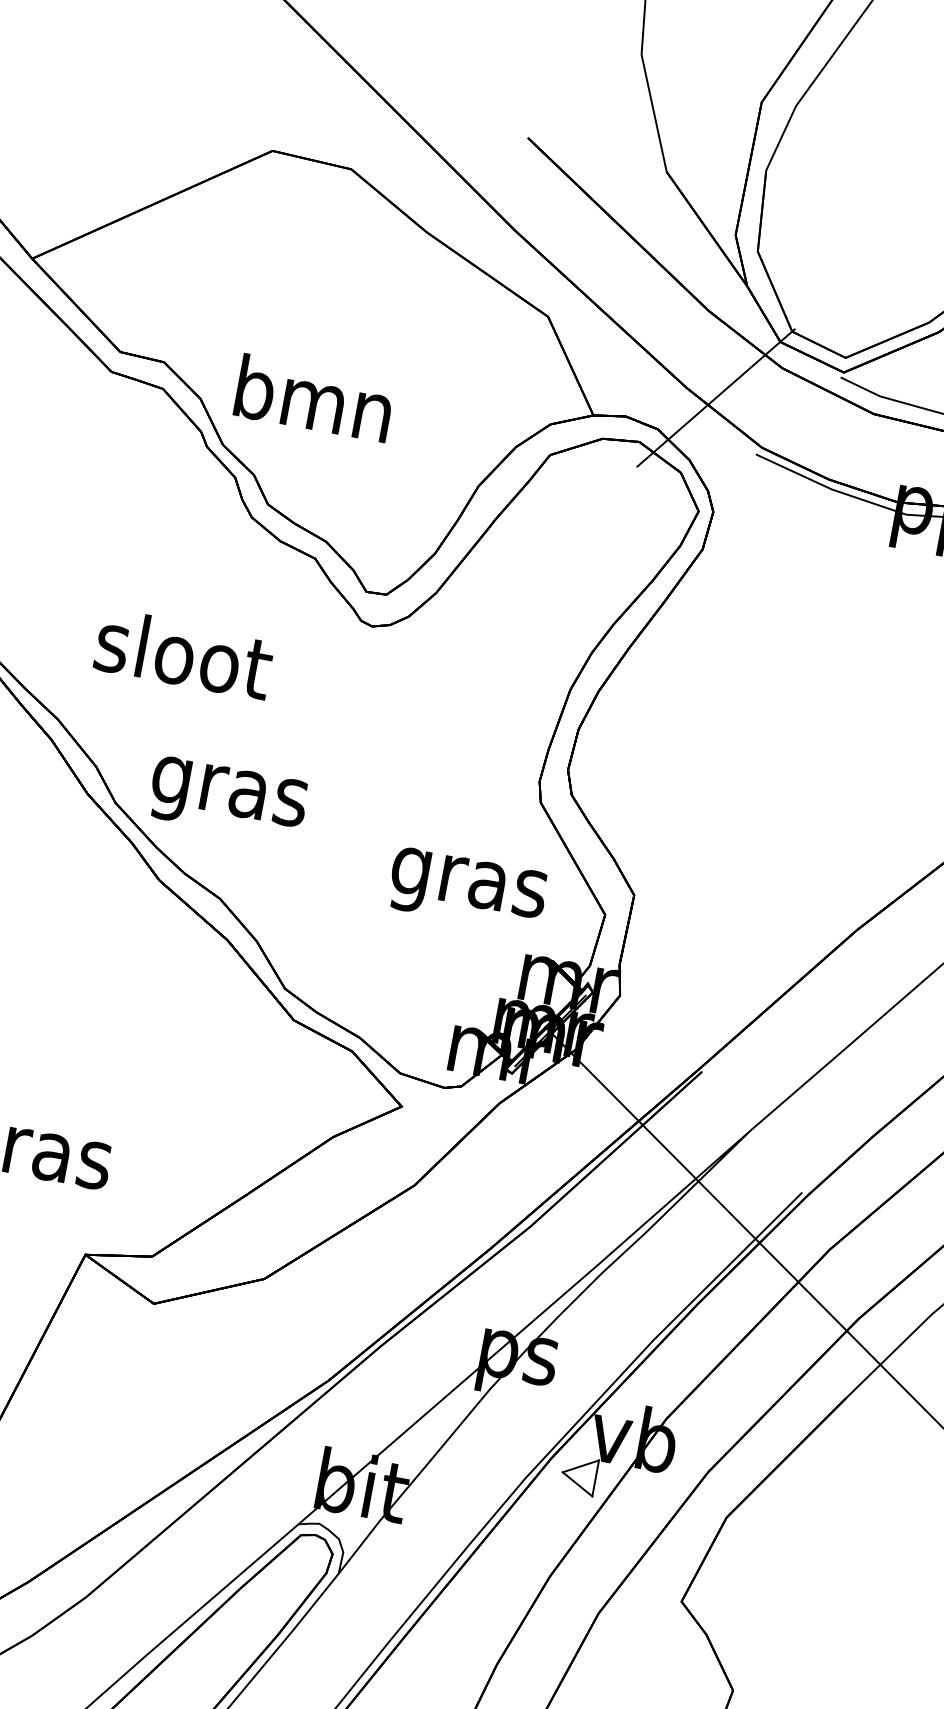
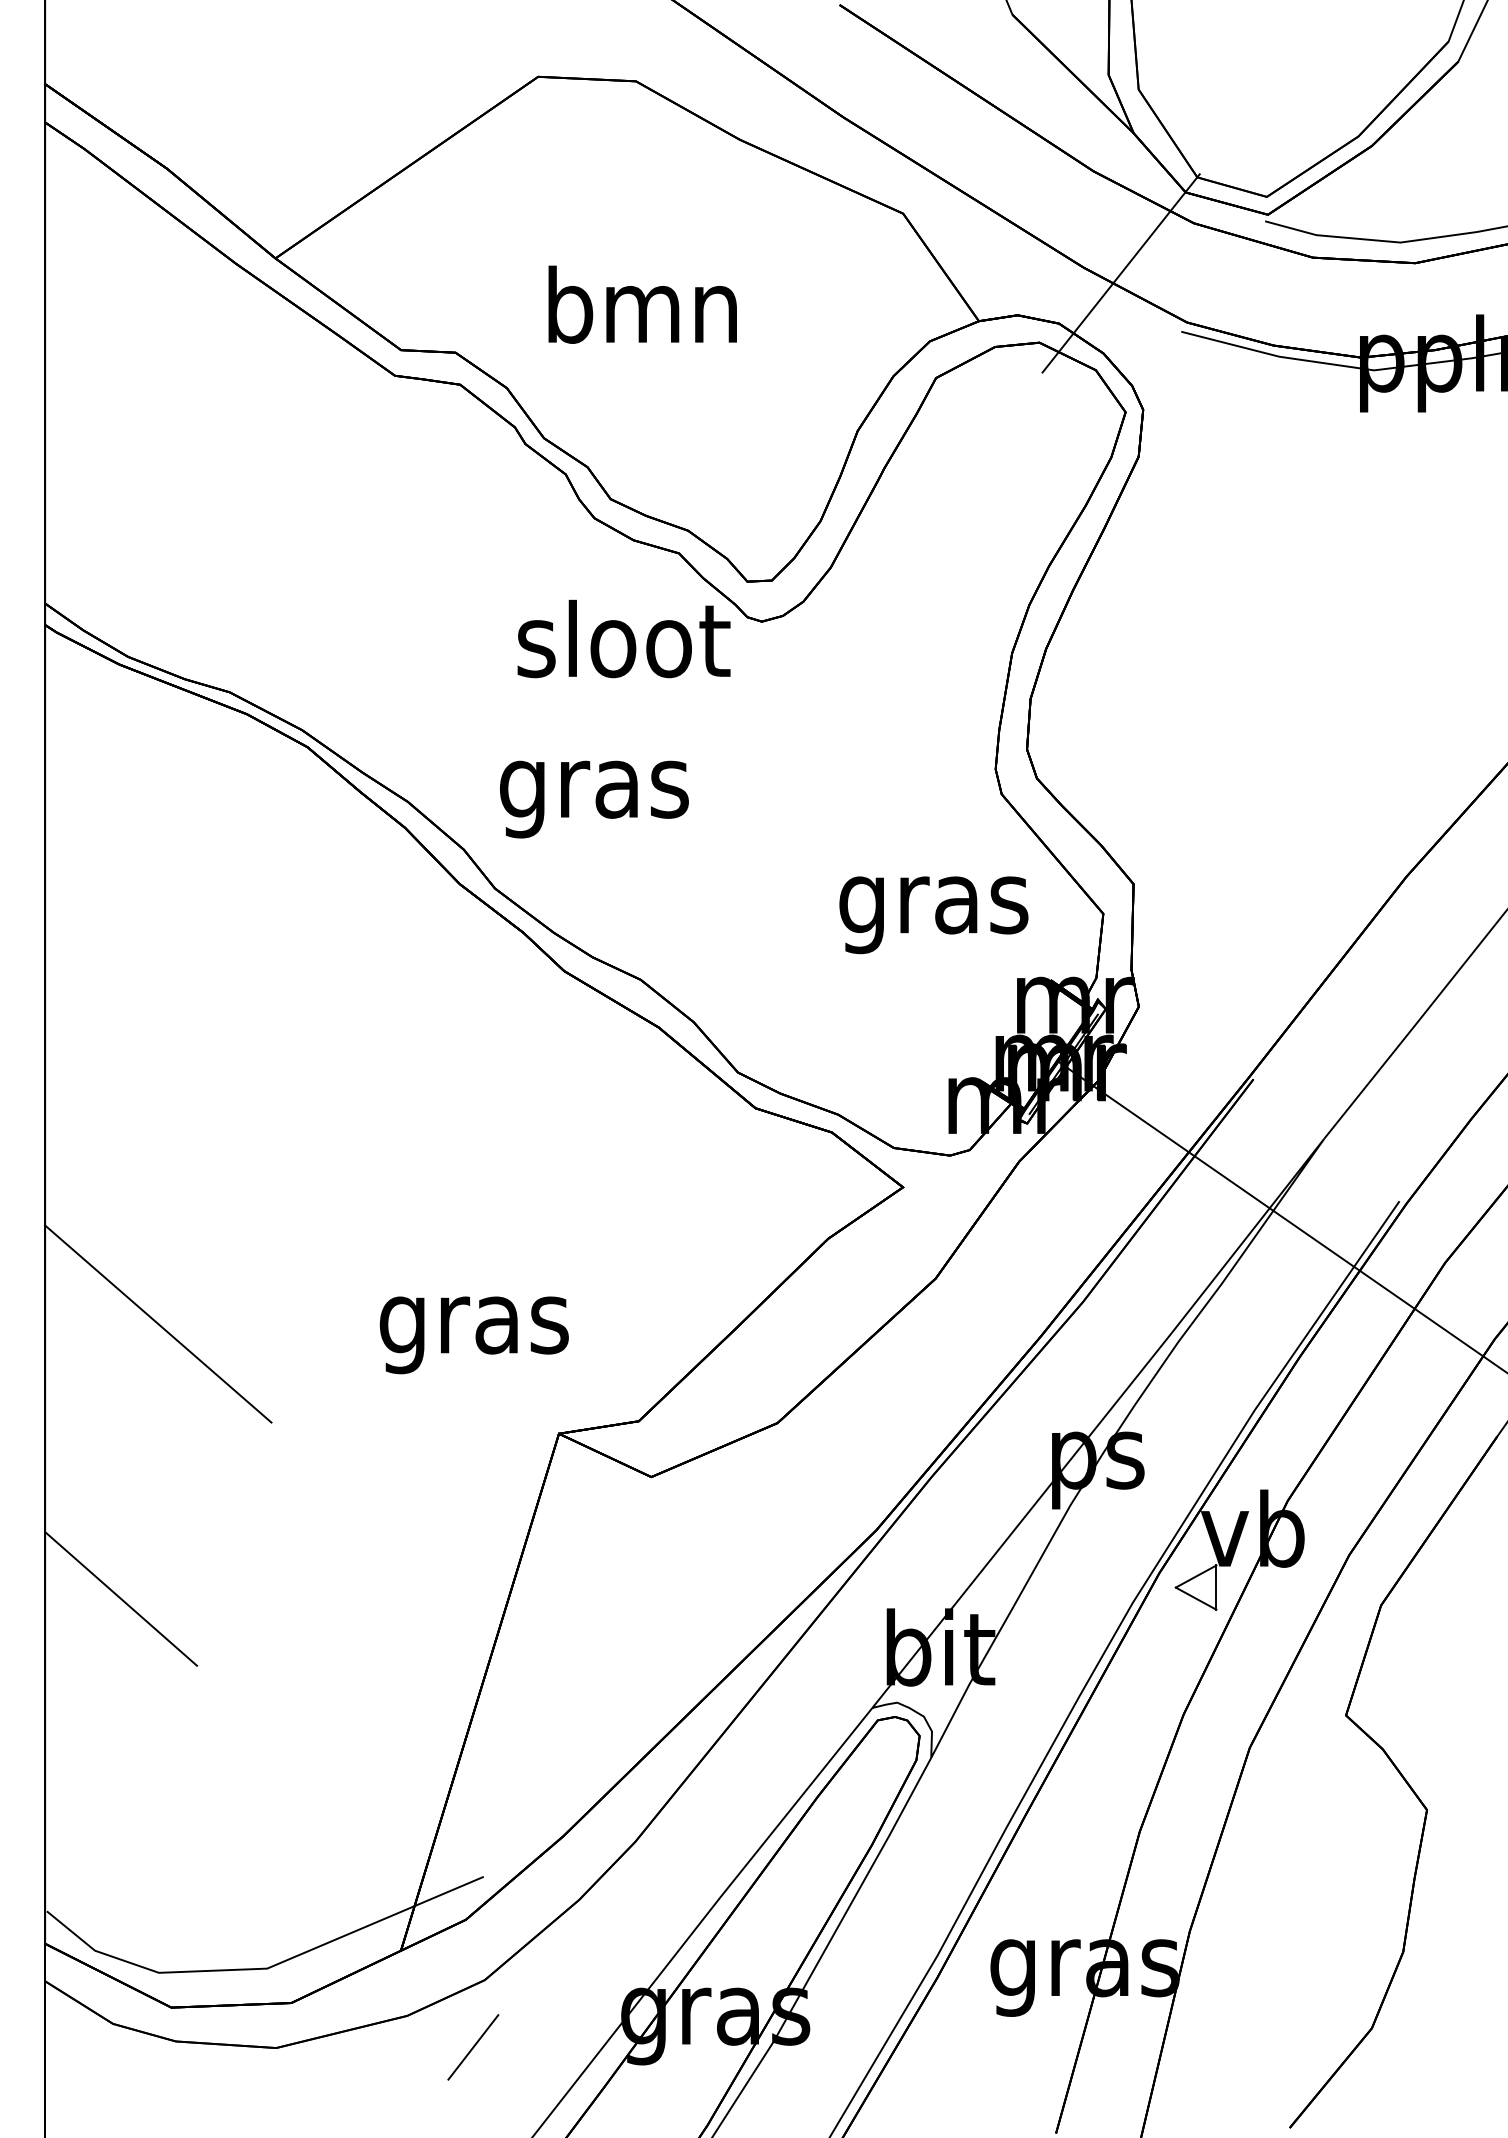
text: (314, 398) -> (642, 304), moved
text: (183, 653) -> (623, 638), moved
text: (228, 799) -> (594, 799), moved

